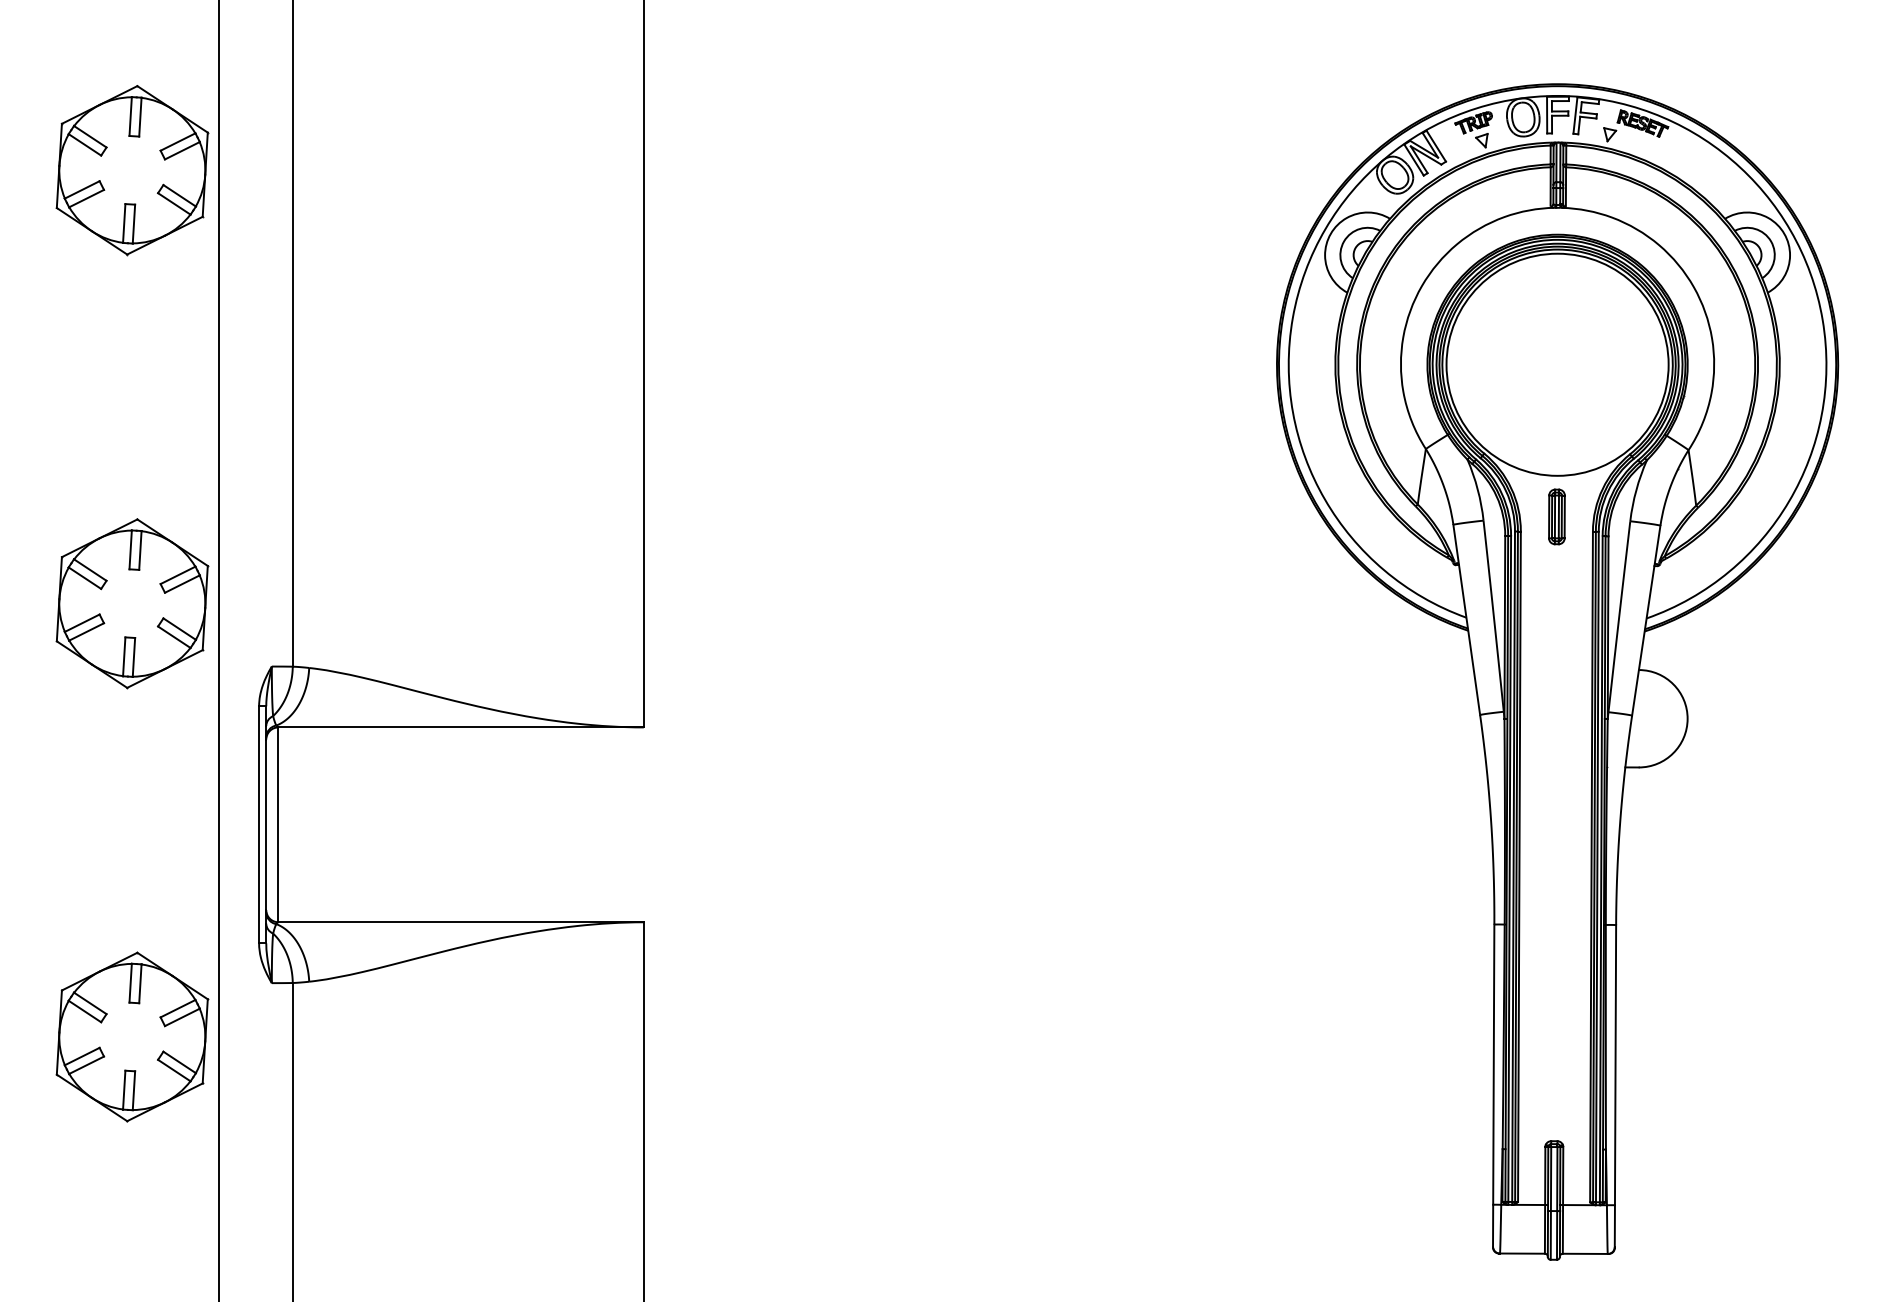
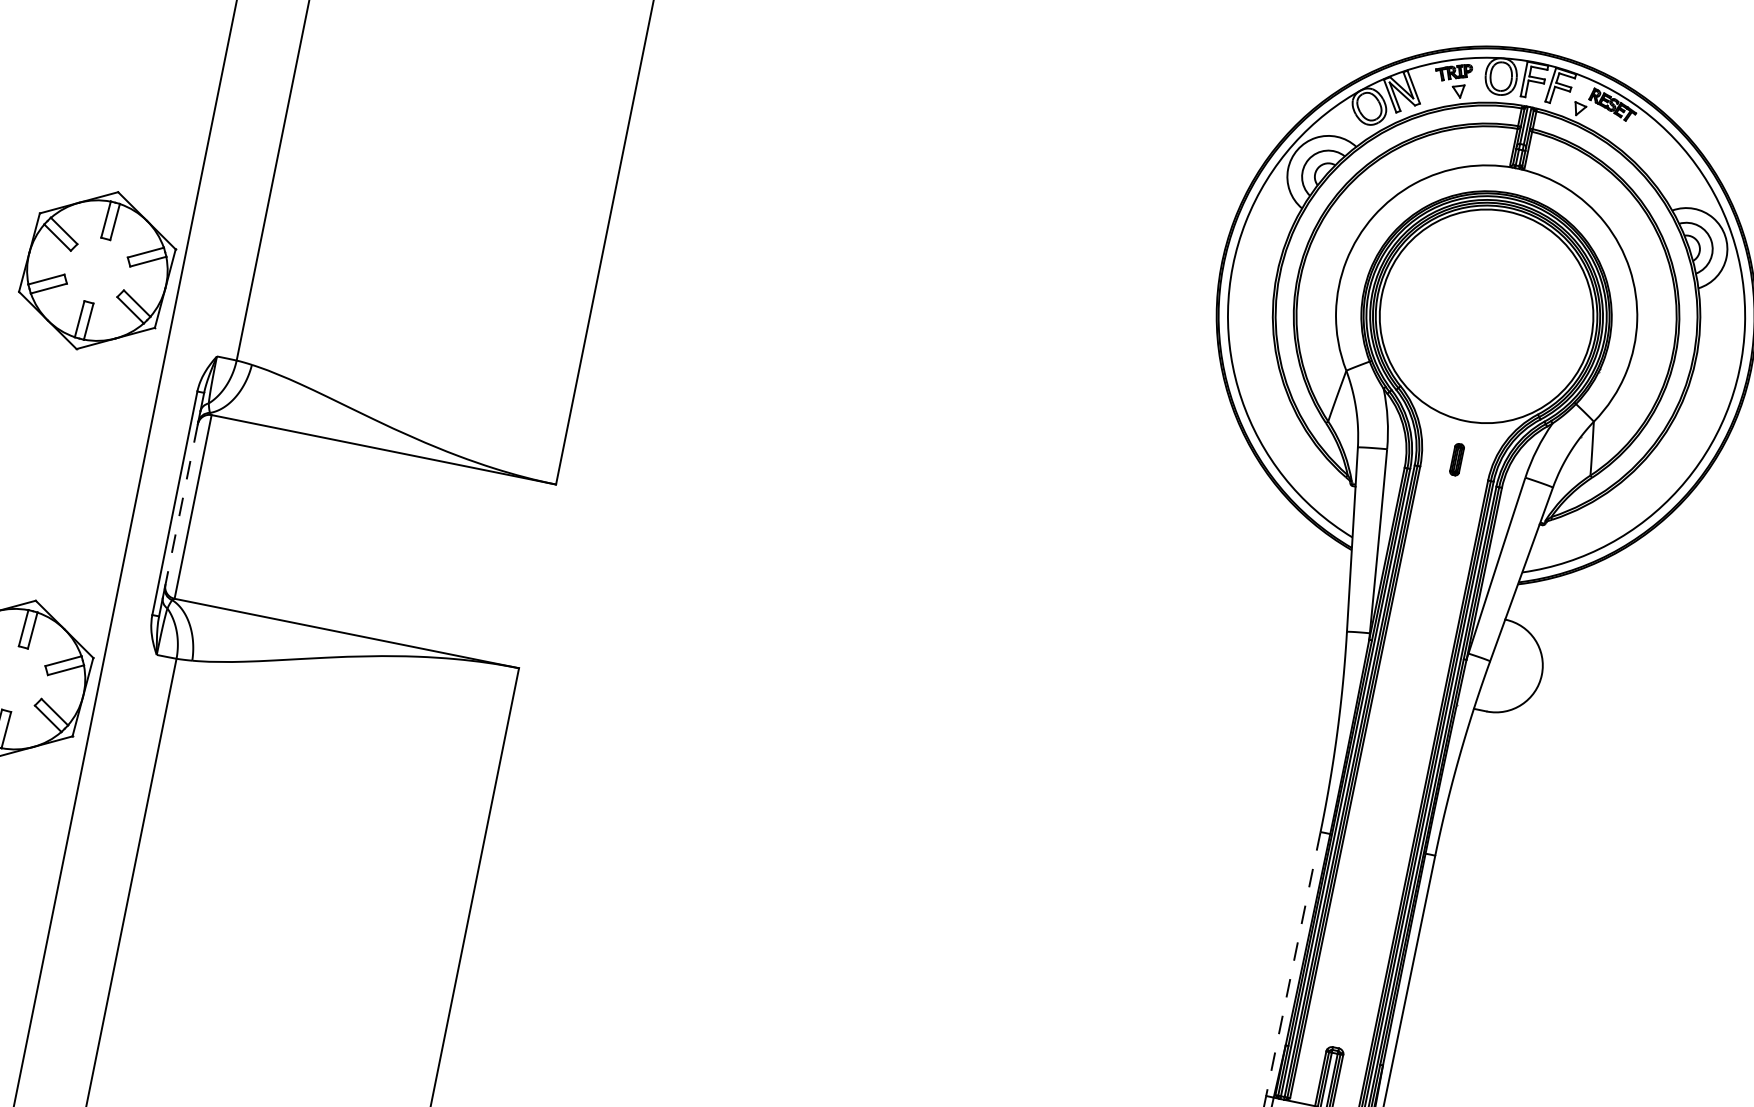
part: (1556, 516) -> (1456, 459), size x0.6
line: (266, 825) -> (181, 505), solid -> dashed
line: (1493, 1065) -> (1292, 964), solid -> dashed

